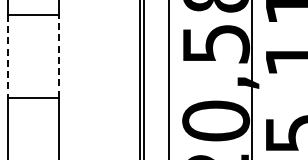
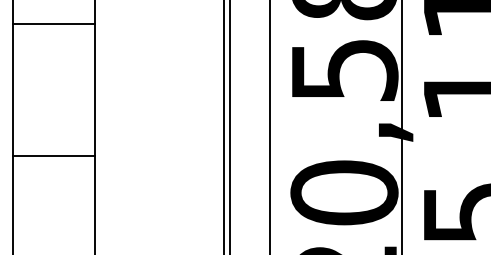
line: (59, 55) -> (94, 88), dashed -> solid
line: (7, 56) -> (12, 90), dashed -> solid

